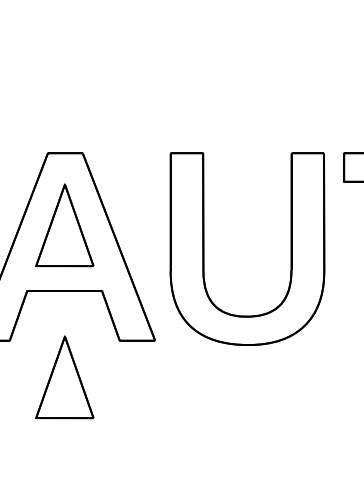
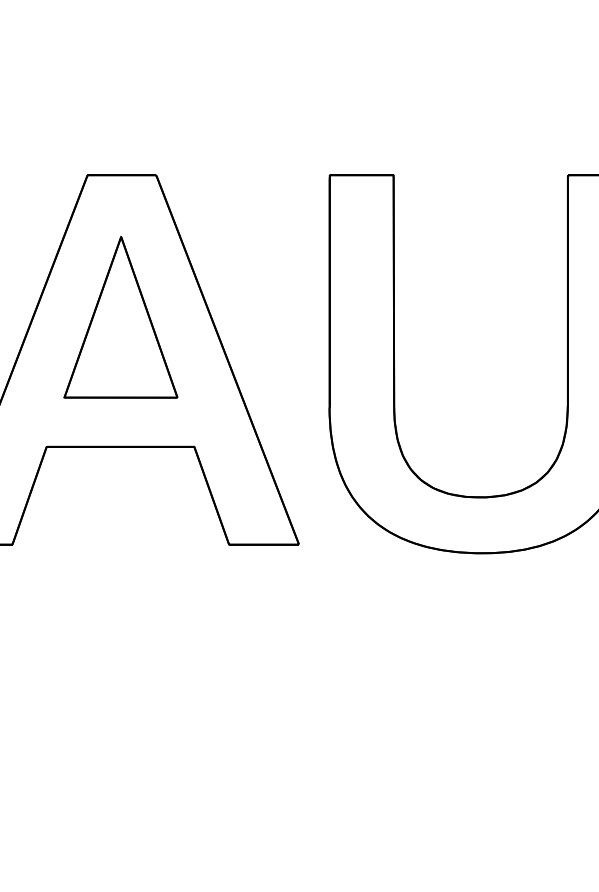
part: (64, 377) -> (120, 617), removed

